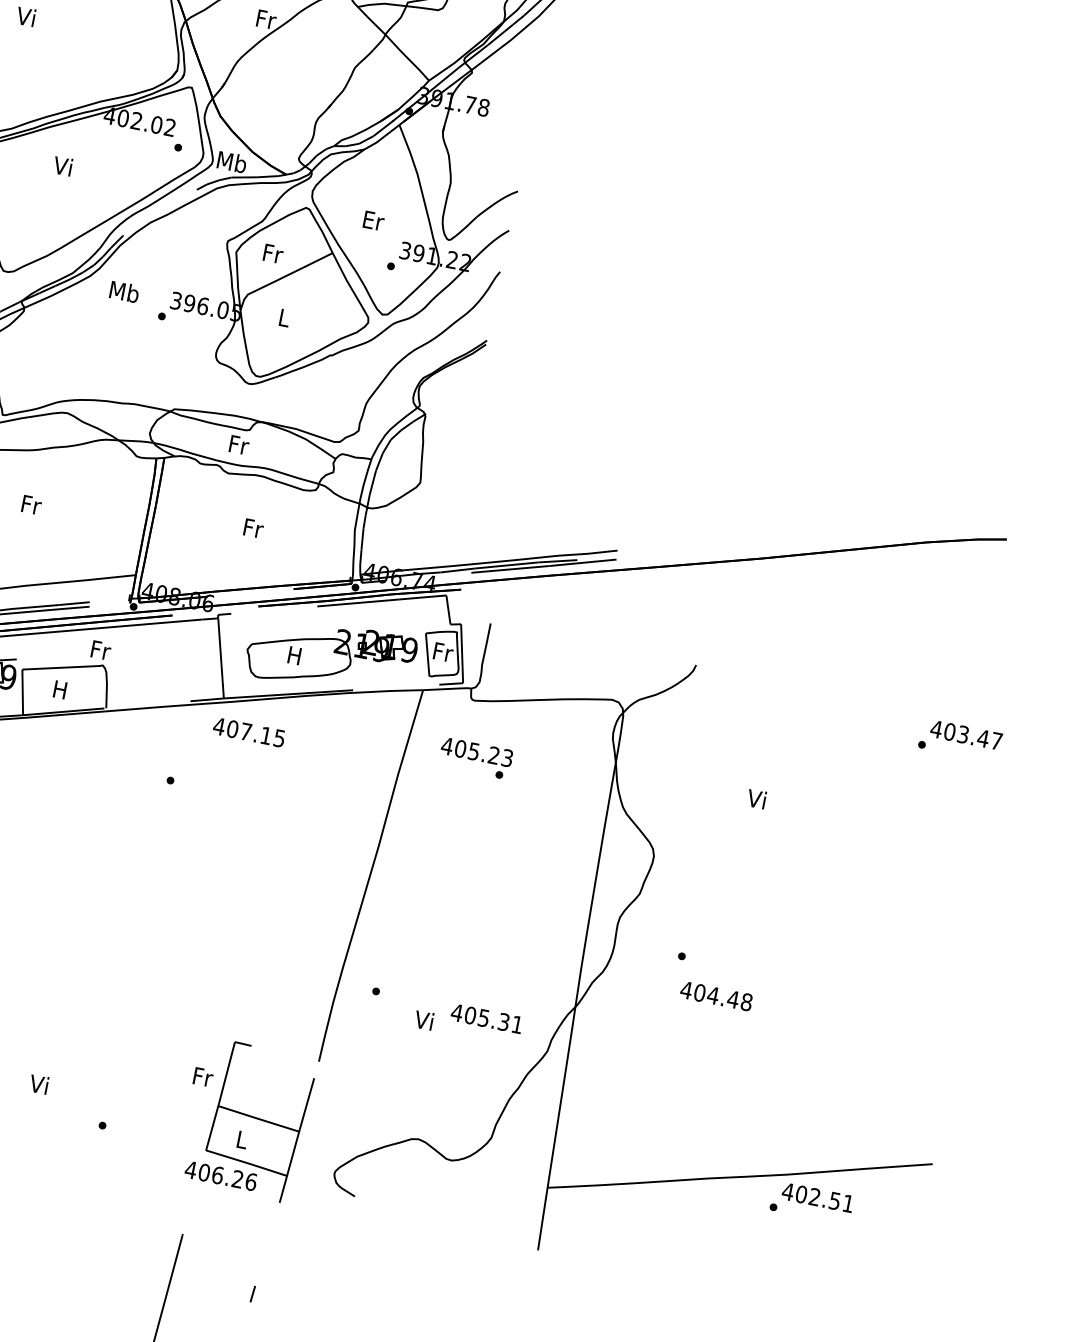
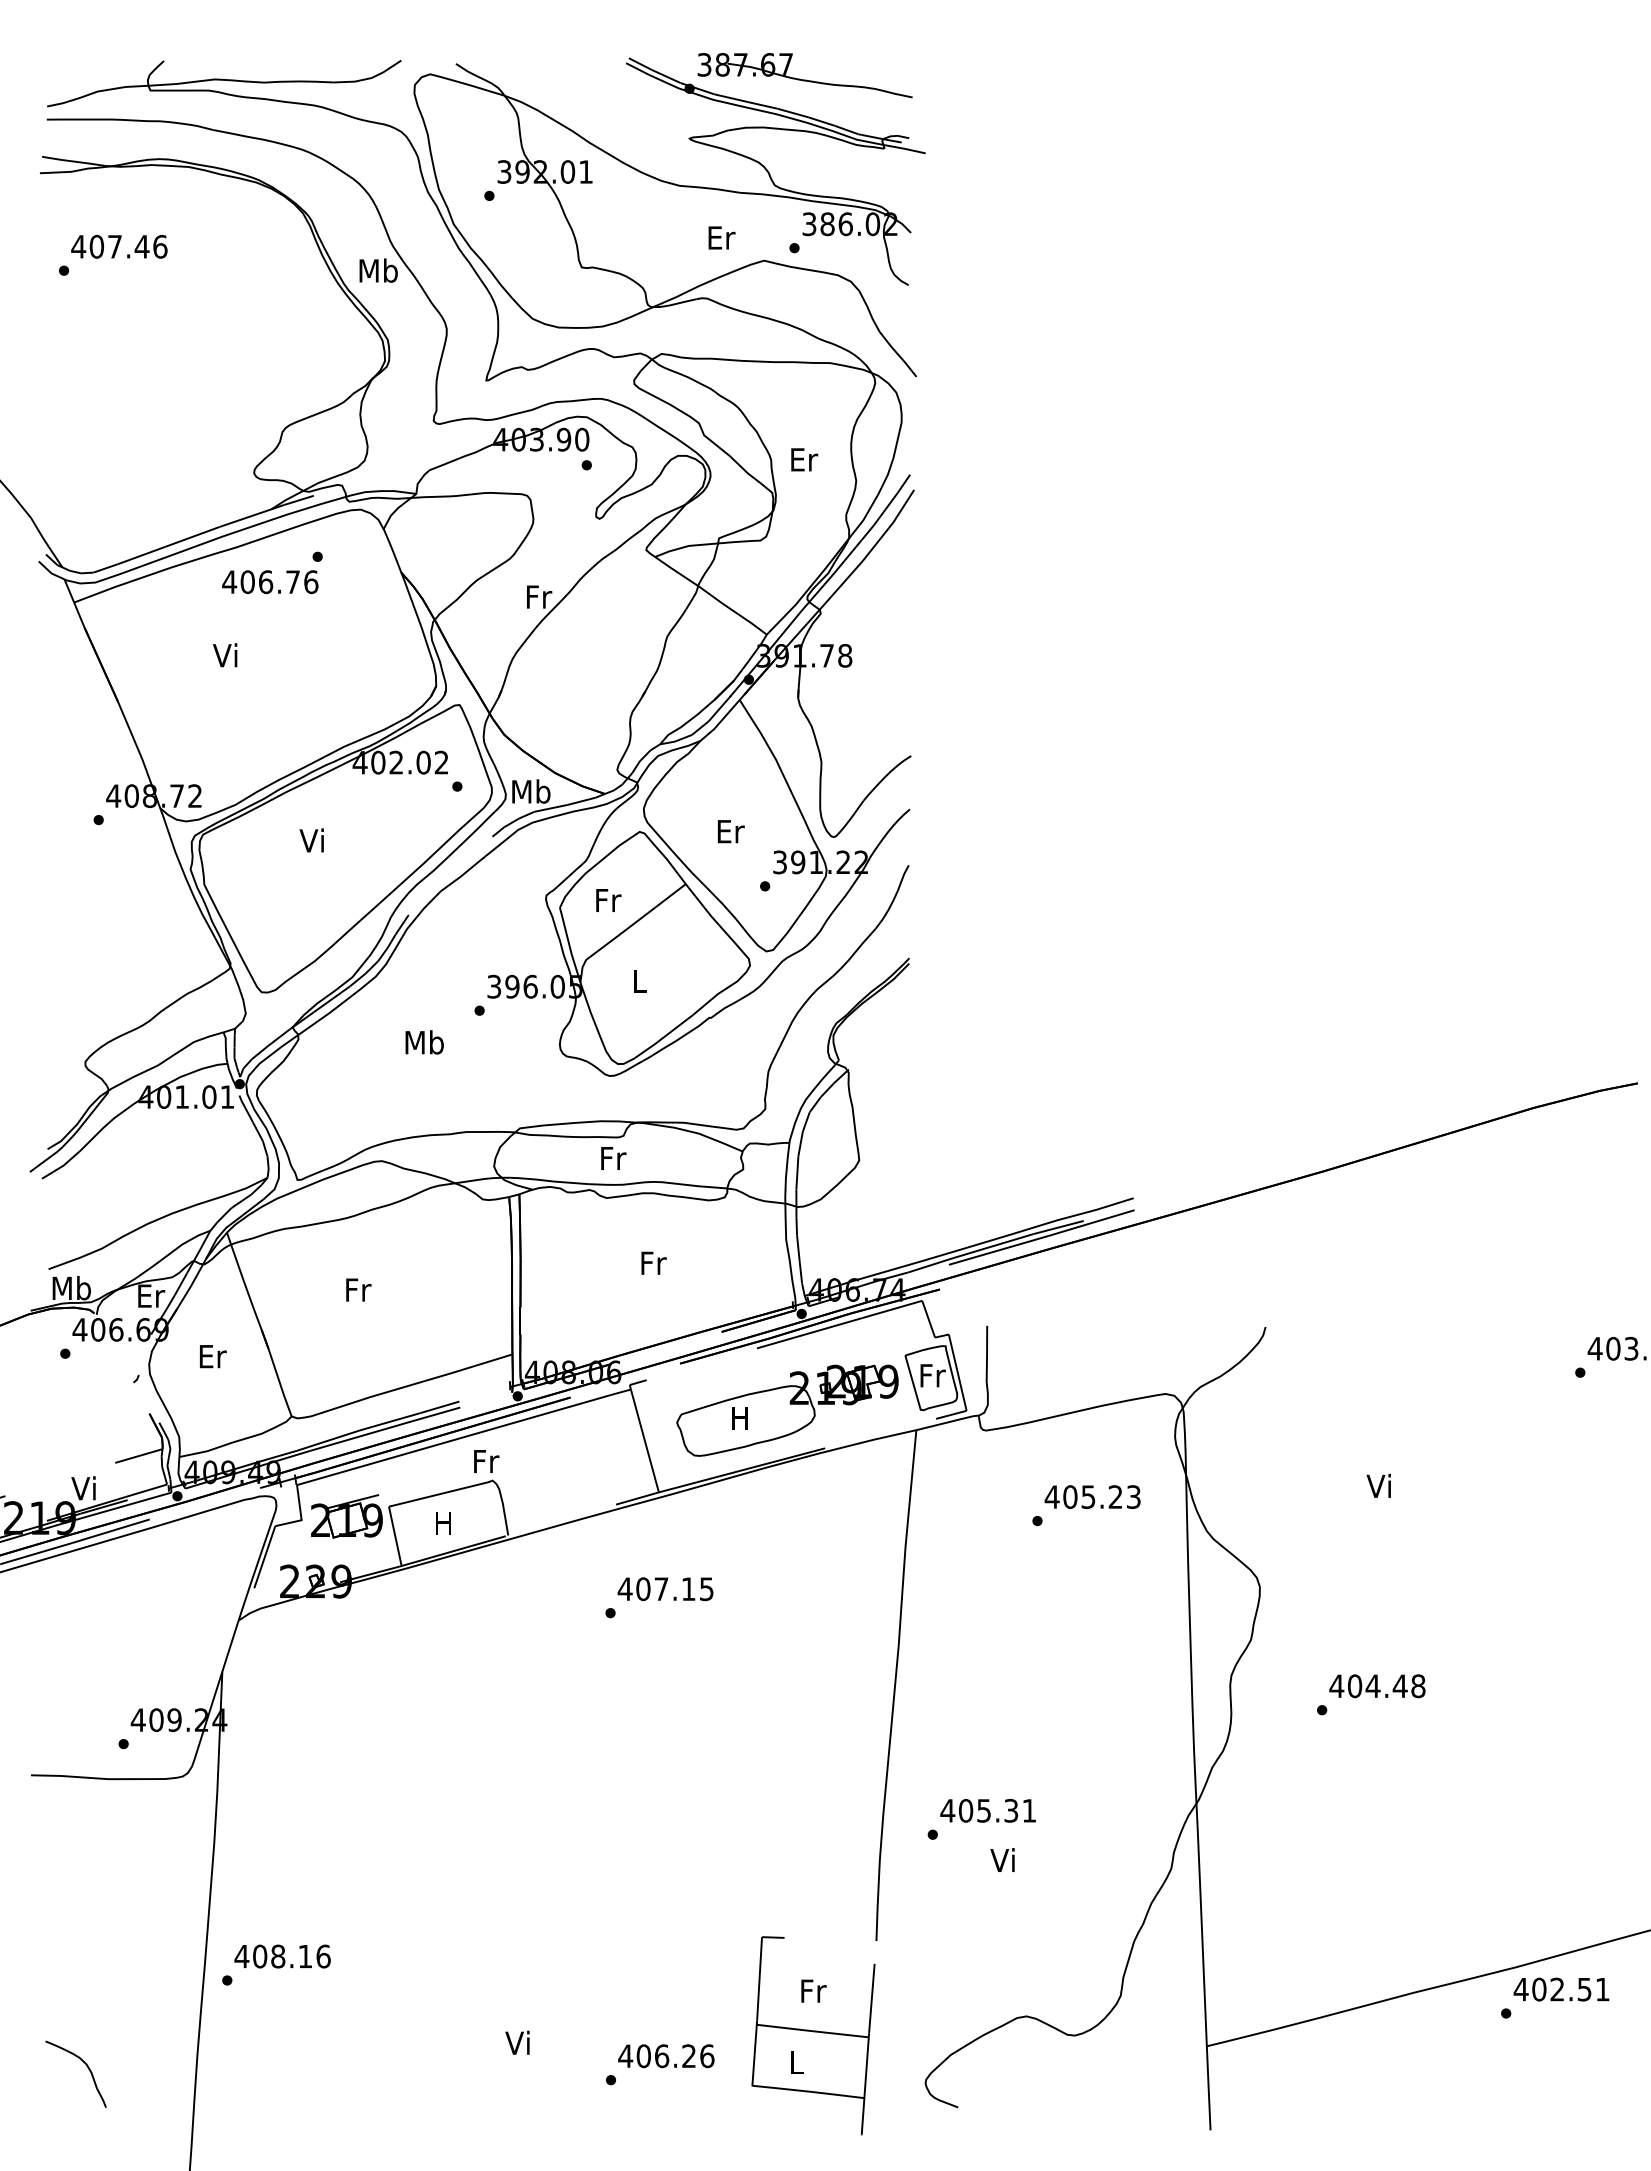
text: (124, 291) -> (424, 1042), moved
text: (249, 732) -> (665, 1589), moved
text: (477, 751) -> (1092, 1496), moved
text: (716, 996) -> (1377, 1686), moved
text: (486, 1018) -> (987, 1810), moved
text: (203, 1076) -> (813, 1990), moved
text: (221, 1176) -> (666, 2056), moved

